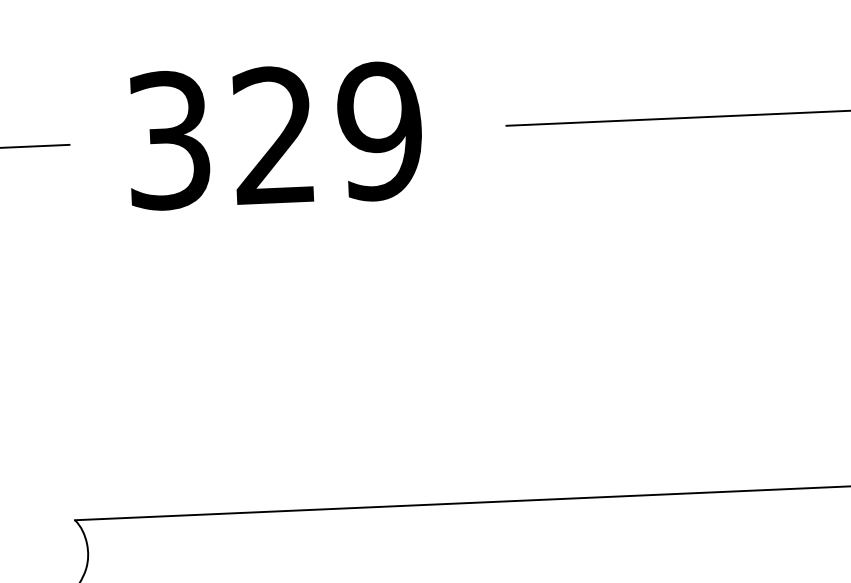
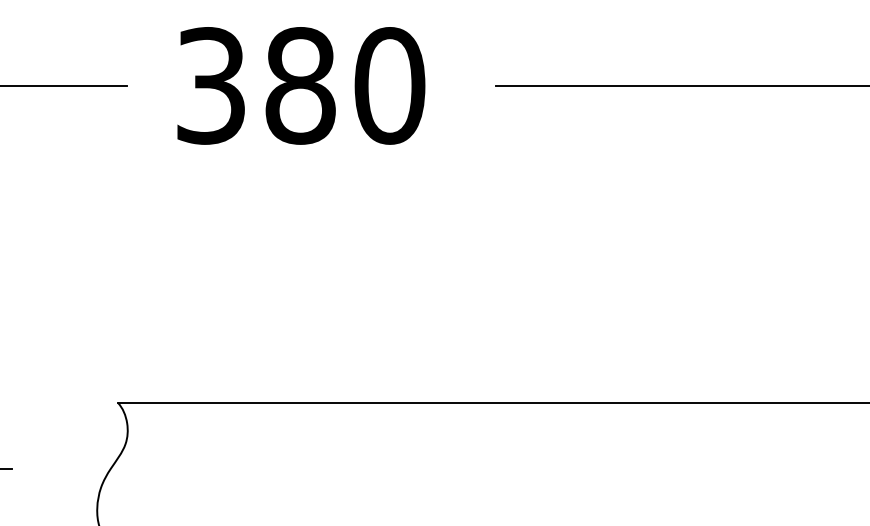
text: (327, 133) -> (345, 85), 329 -> 380

